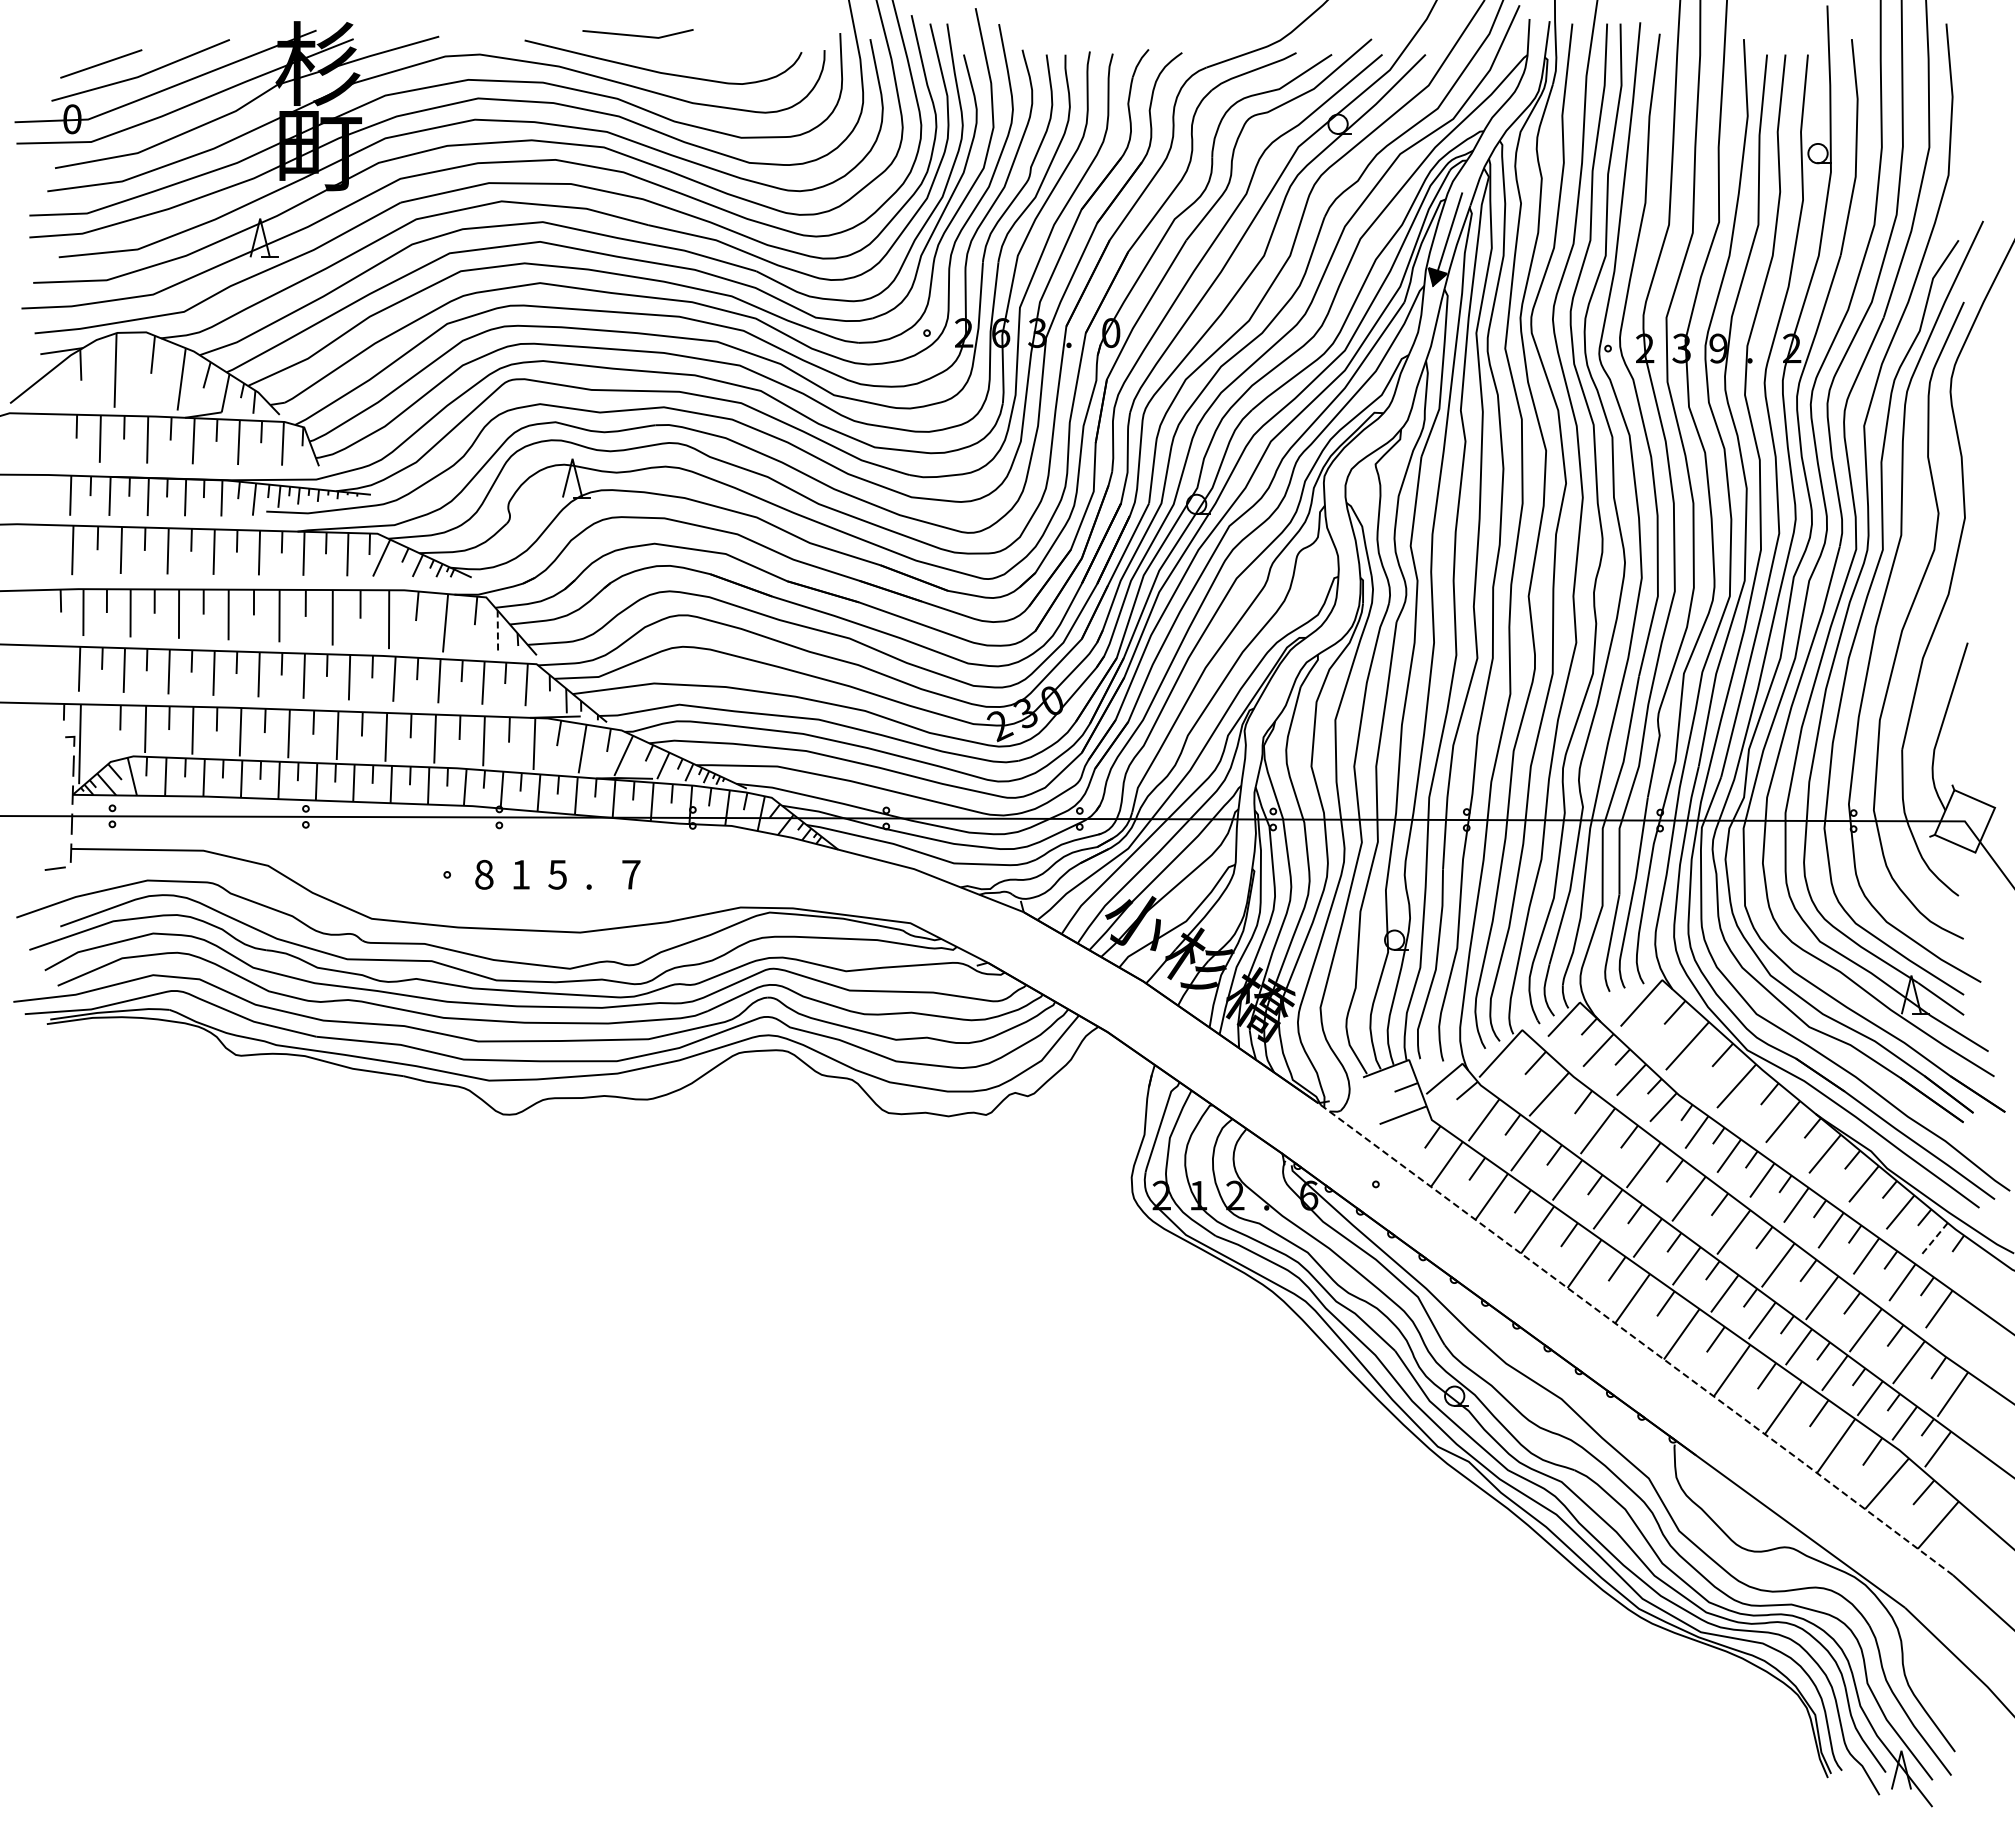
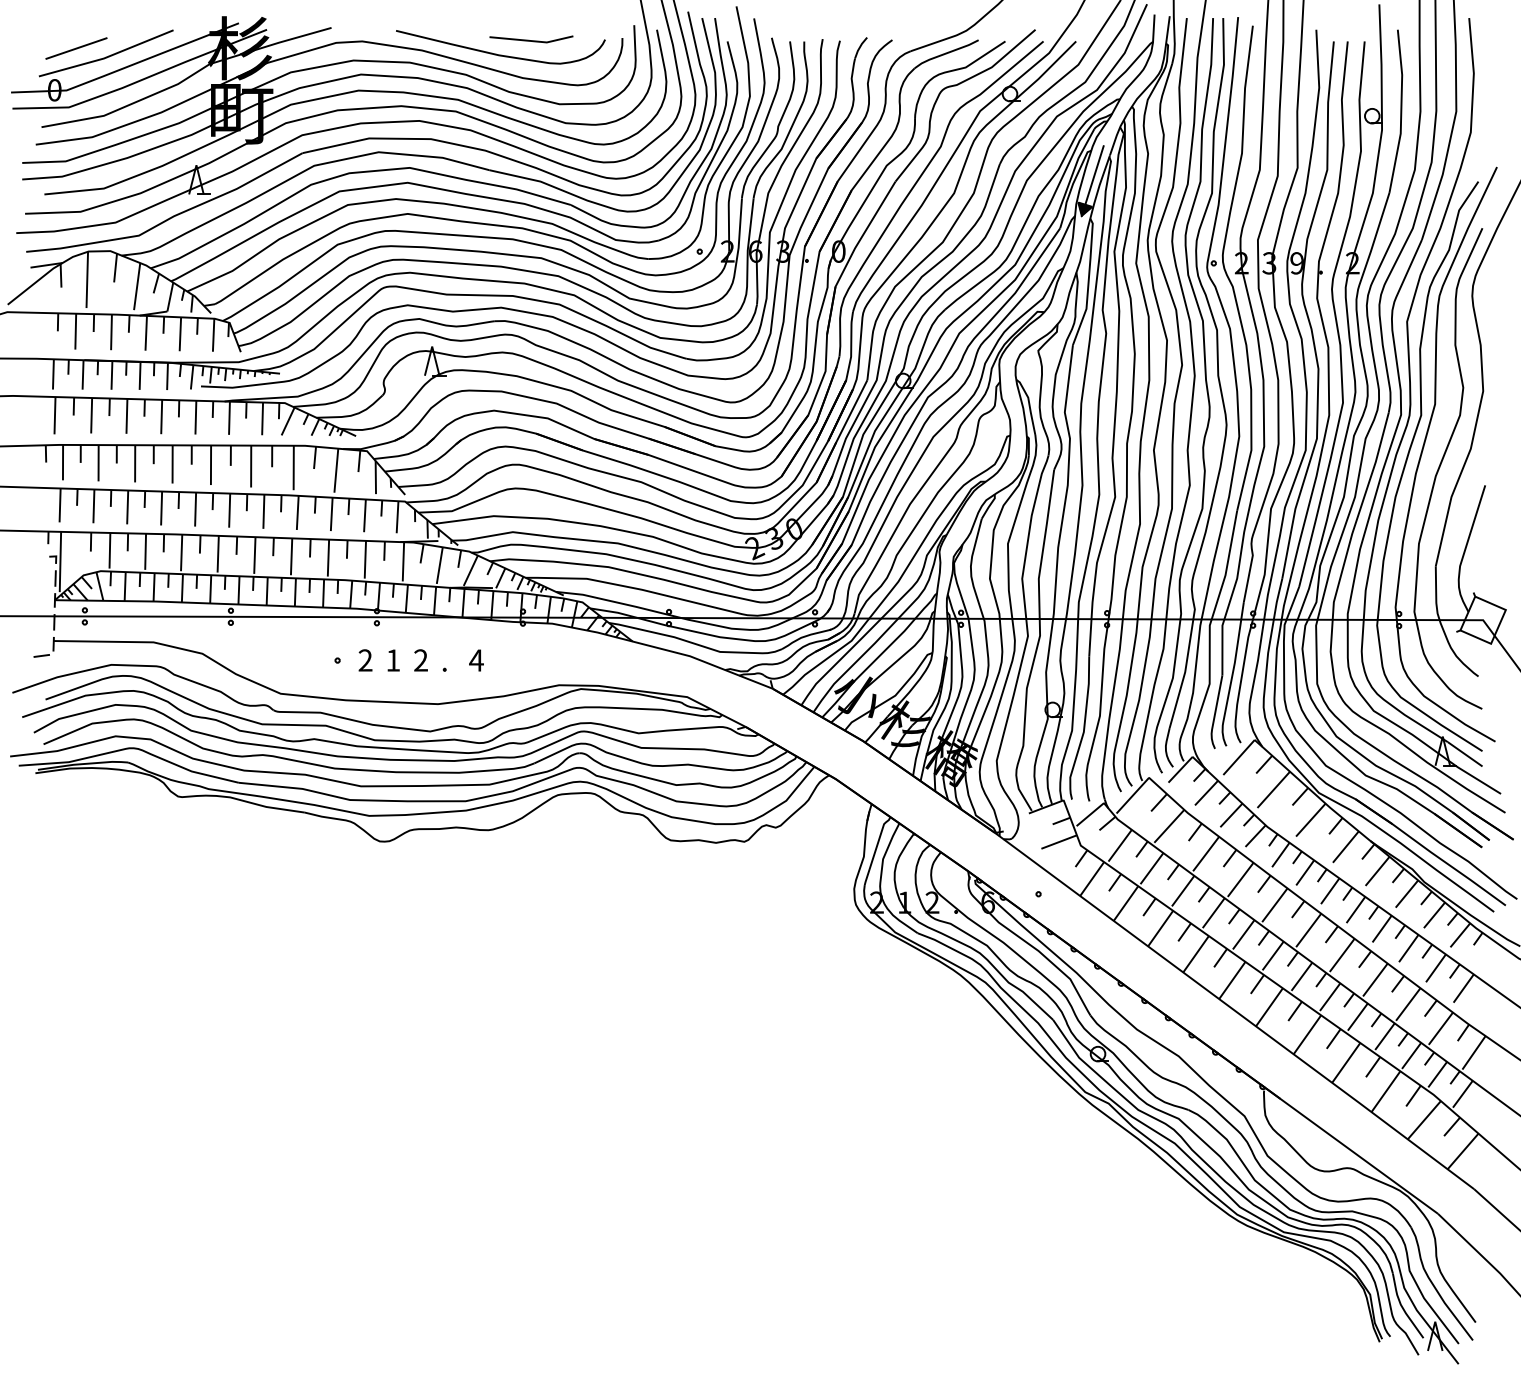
line: (637, 35) -> (531, 40), moved
line: (497, 632) -> (375, 477), dashed -> solid
text: (484, 874) -> (365, 660), 8 -> 2
text: (557, 874) -> (420, 660), 5 -> 2
text: (631, 874) -> (476, 660), 7 -> 4
line: (1934, 1238) -> (1460, 935), dashed -> solid
line: (1635, 1338) -> (1234, 1010), dashed -> solid

